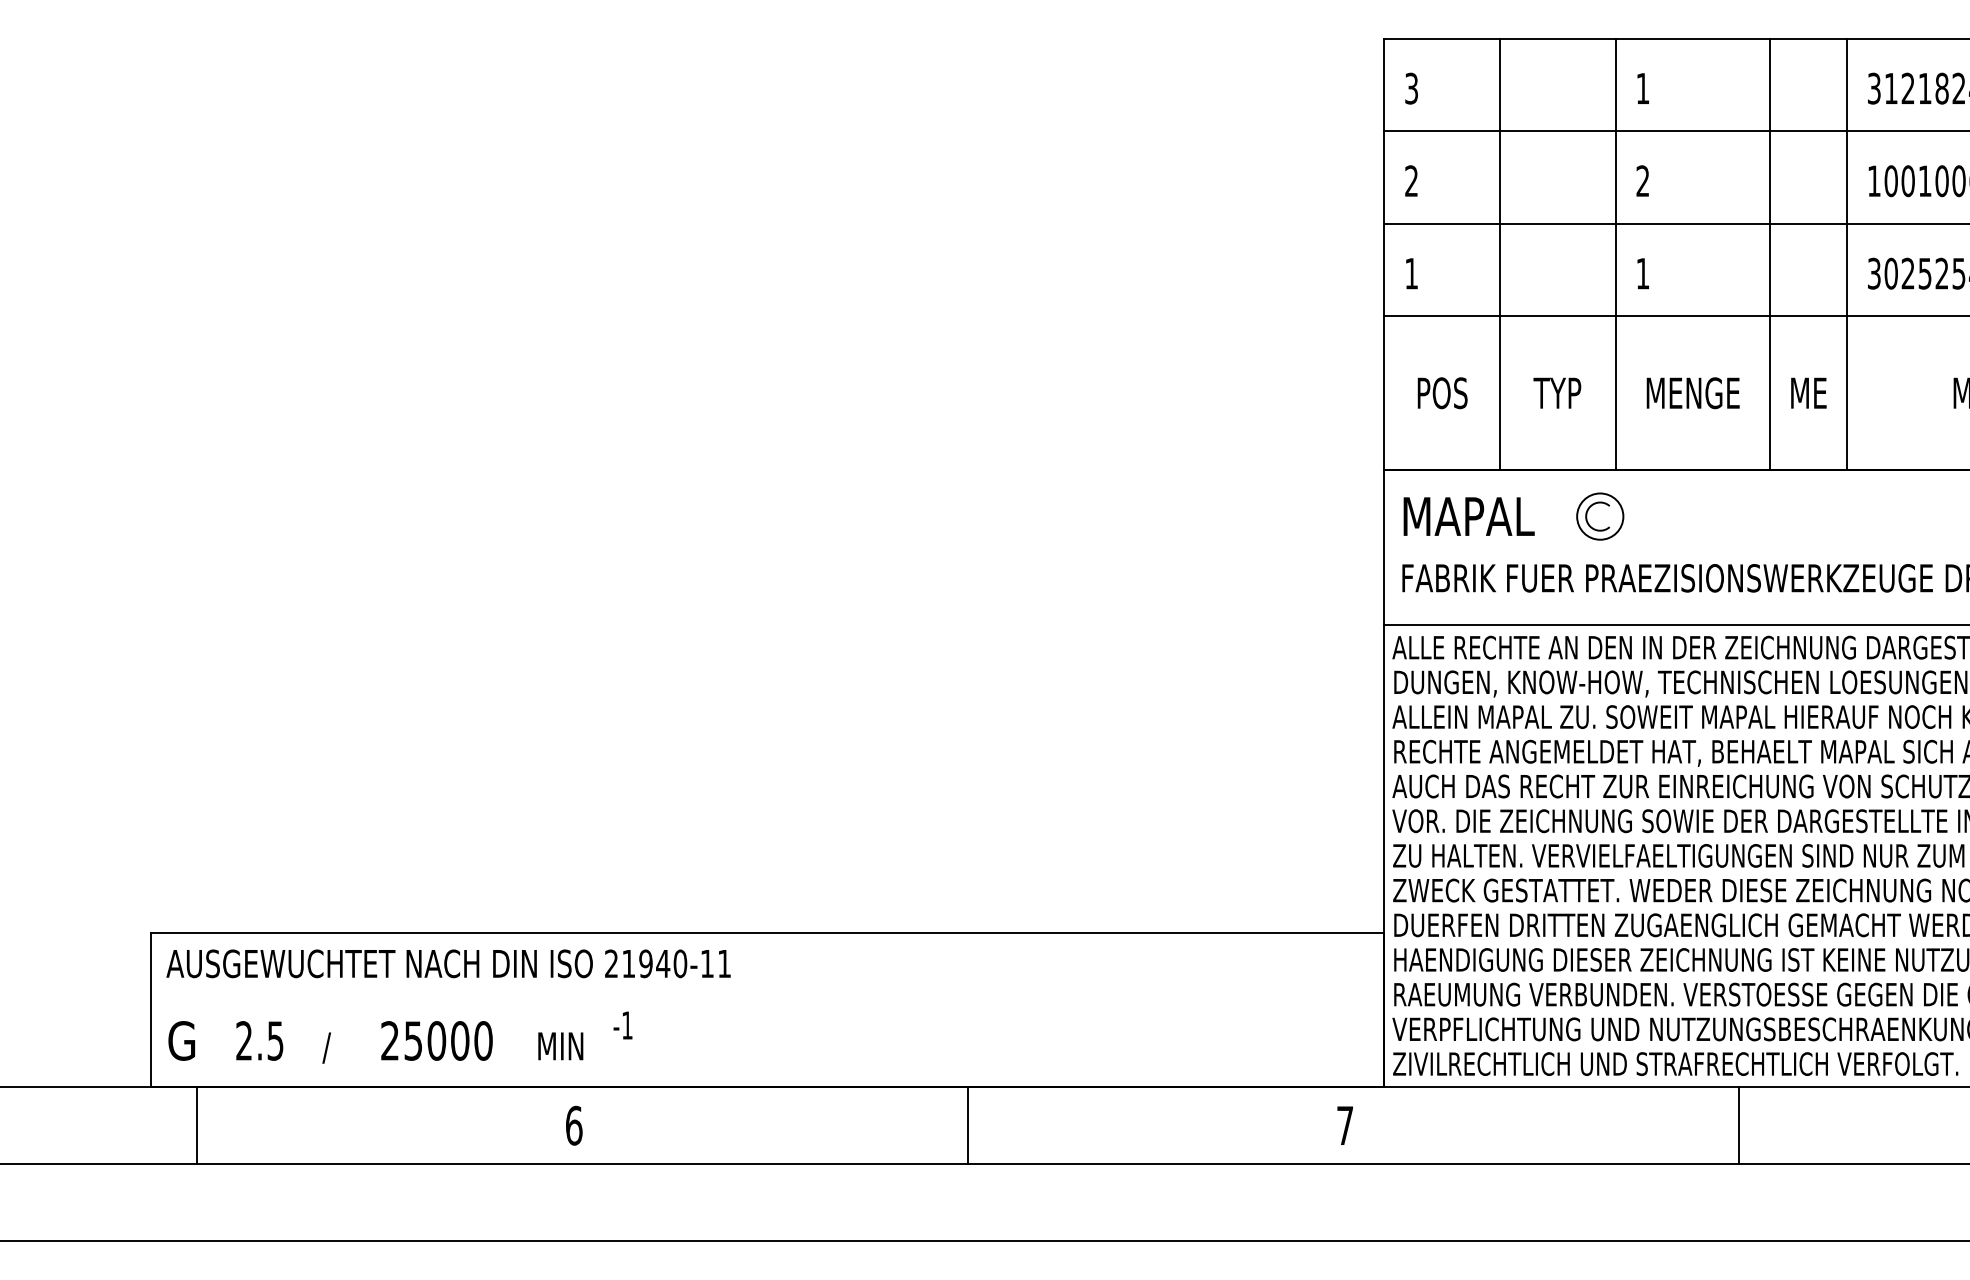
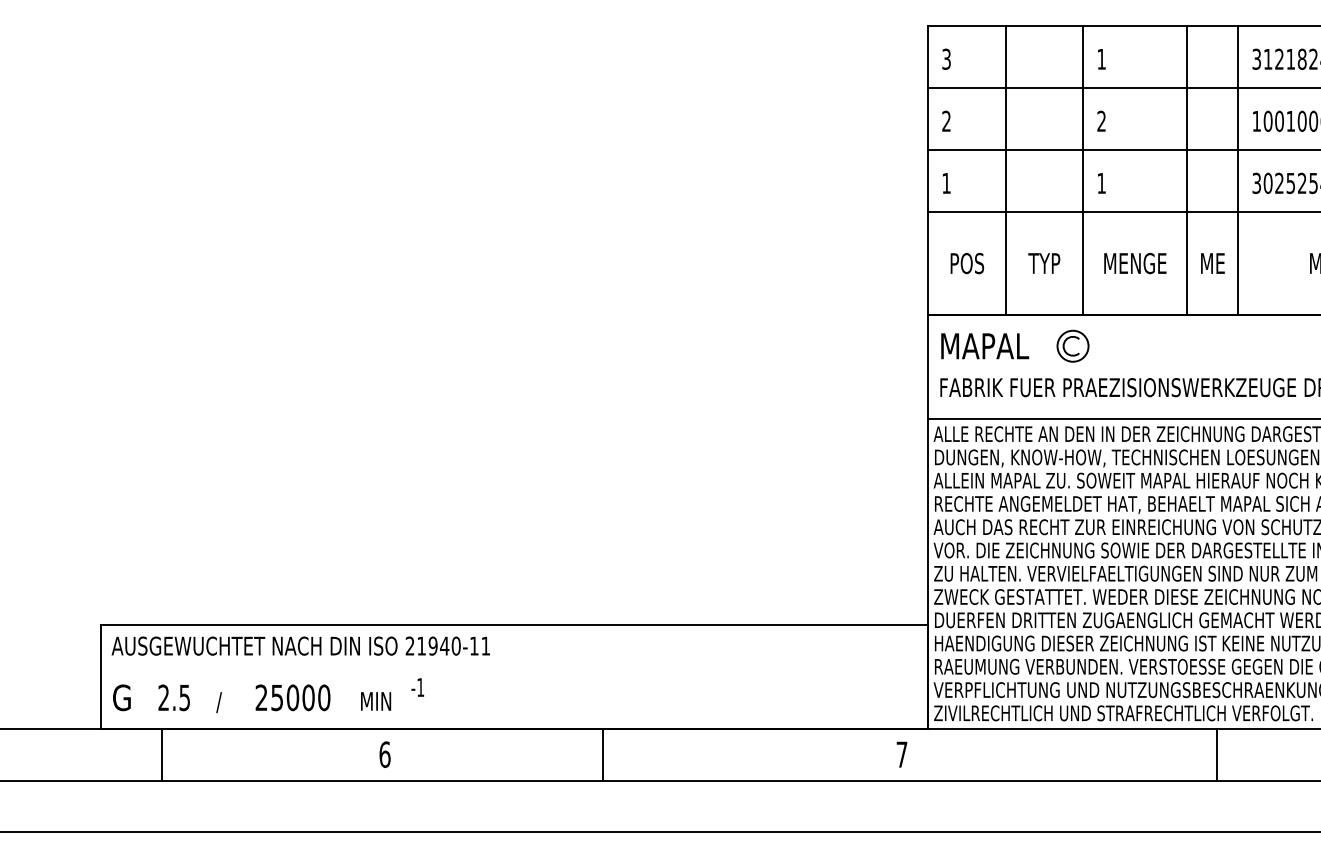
line: (197, 1125) -> (162, 754), moved
line: (968, 1125) -> (603, 754), moved
line: (1739, 1125) -> (1217, 754), moved

